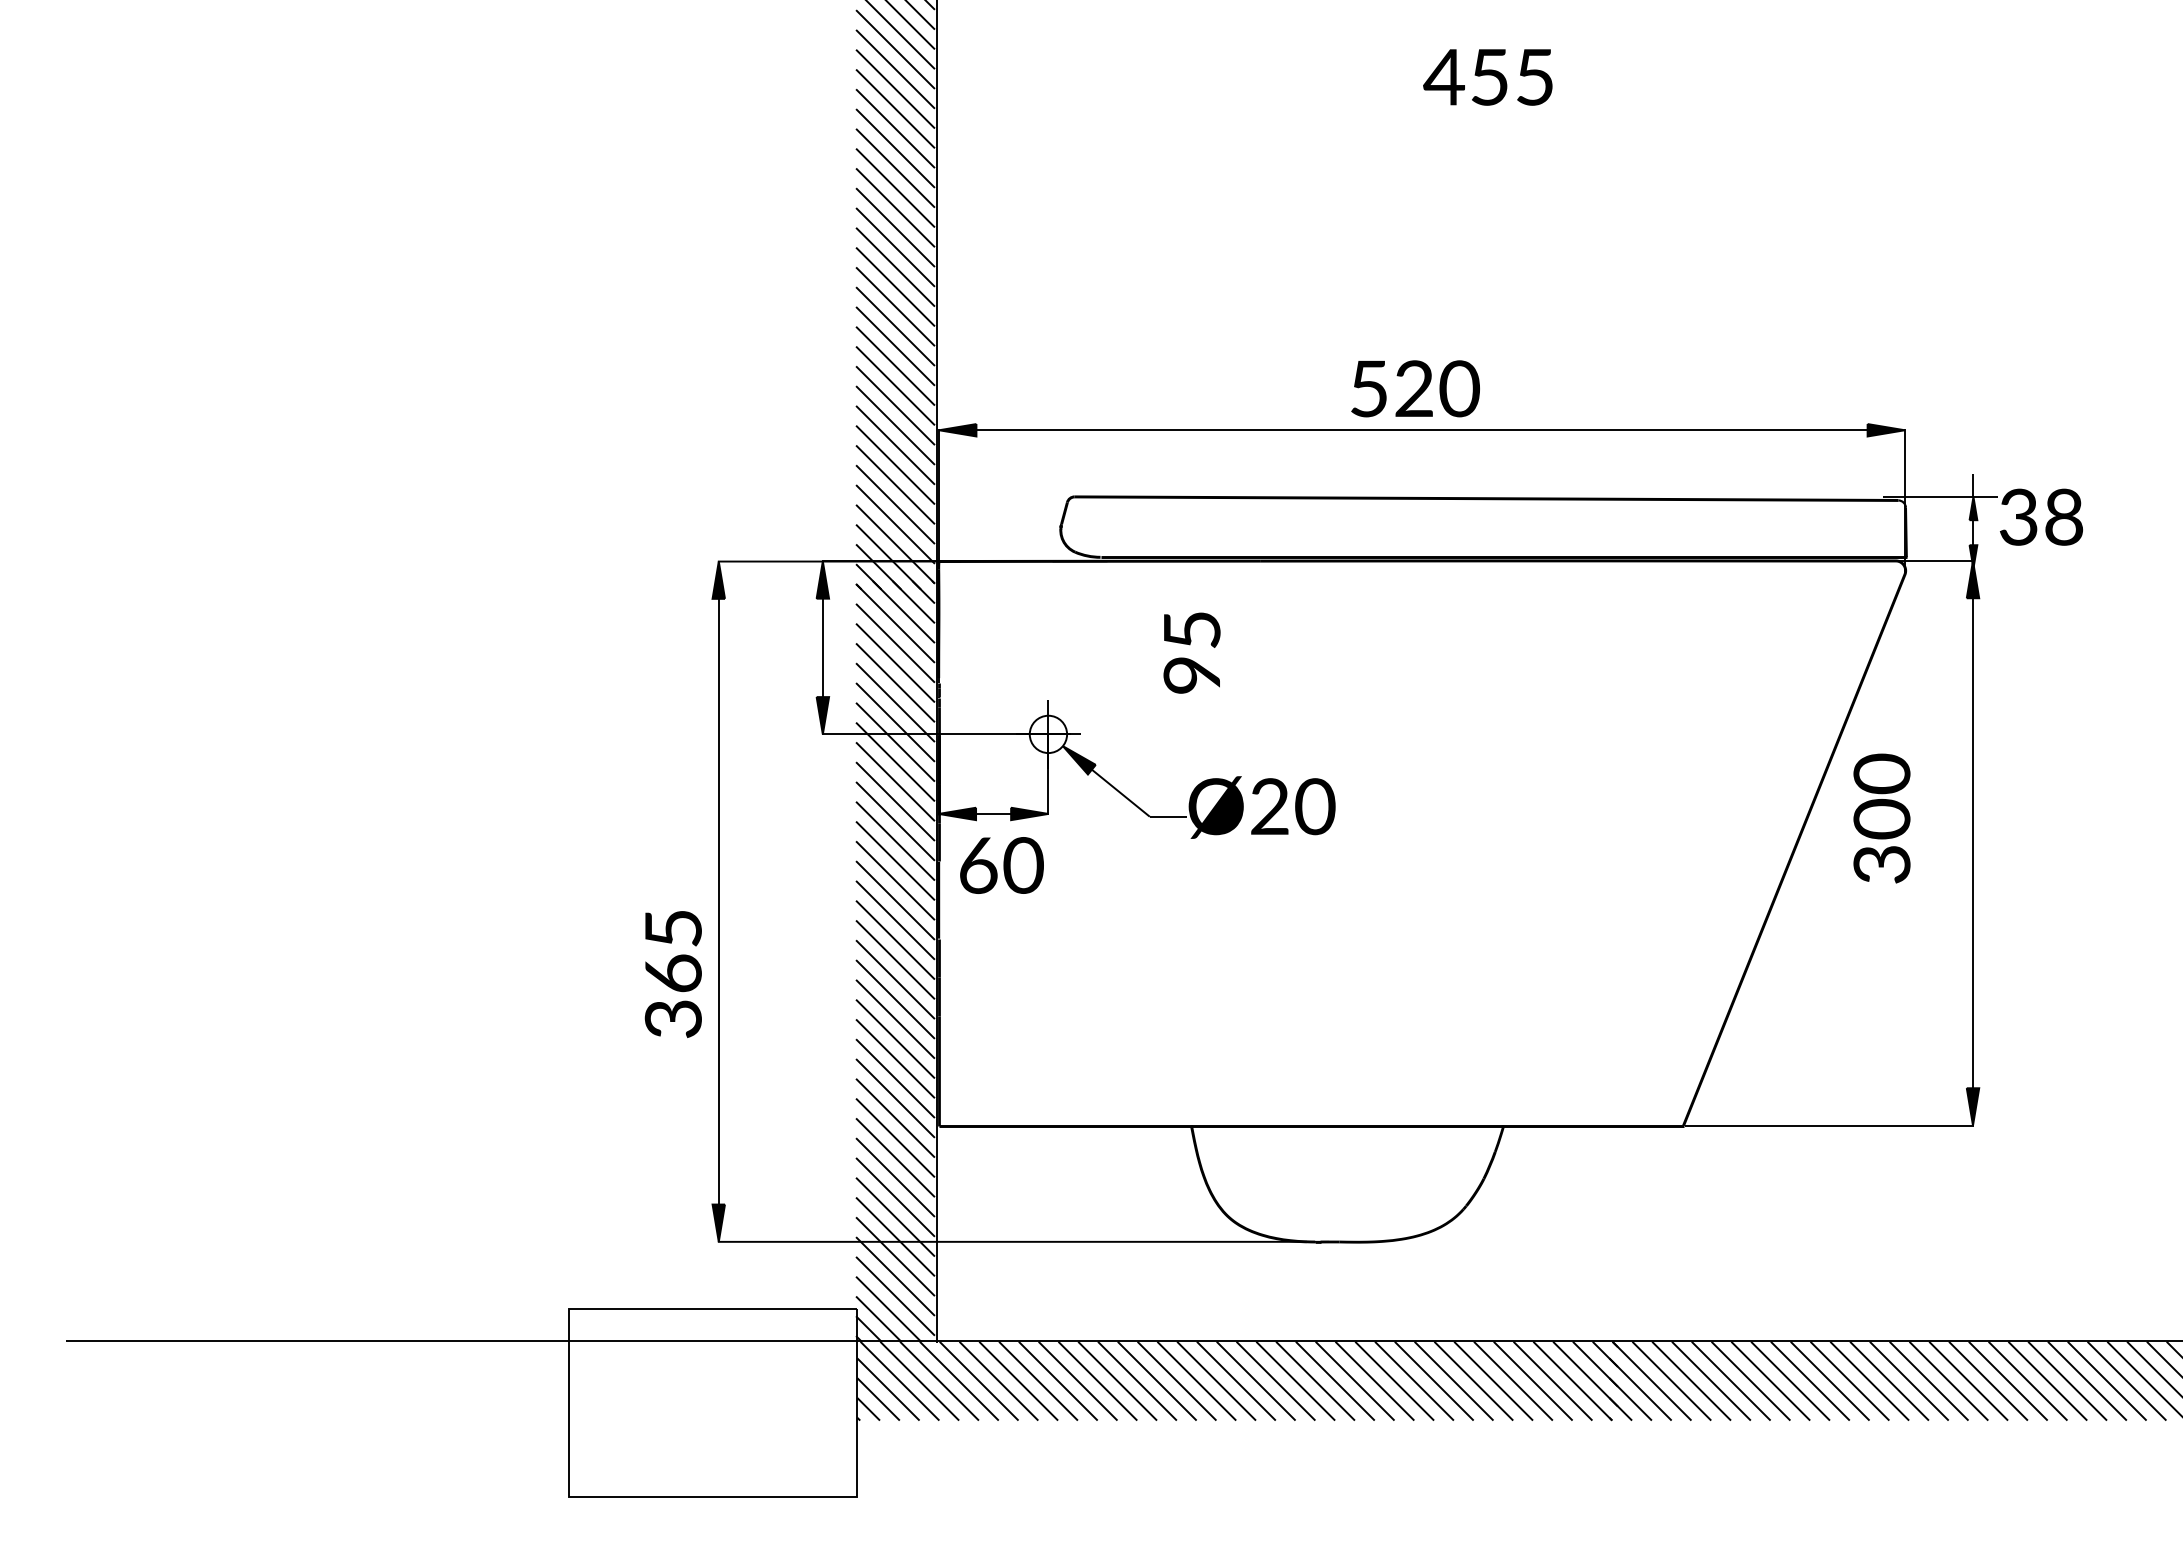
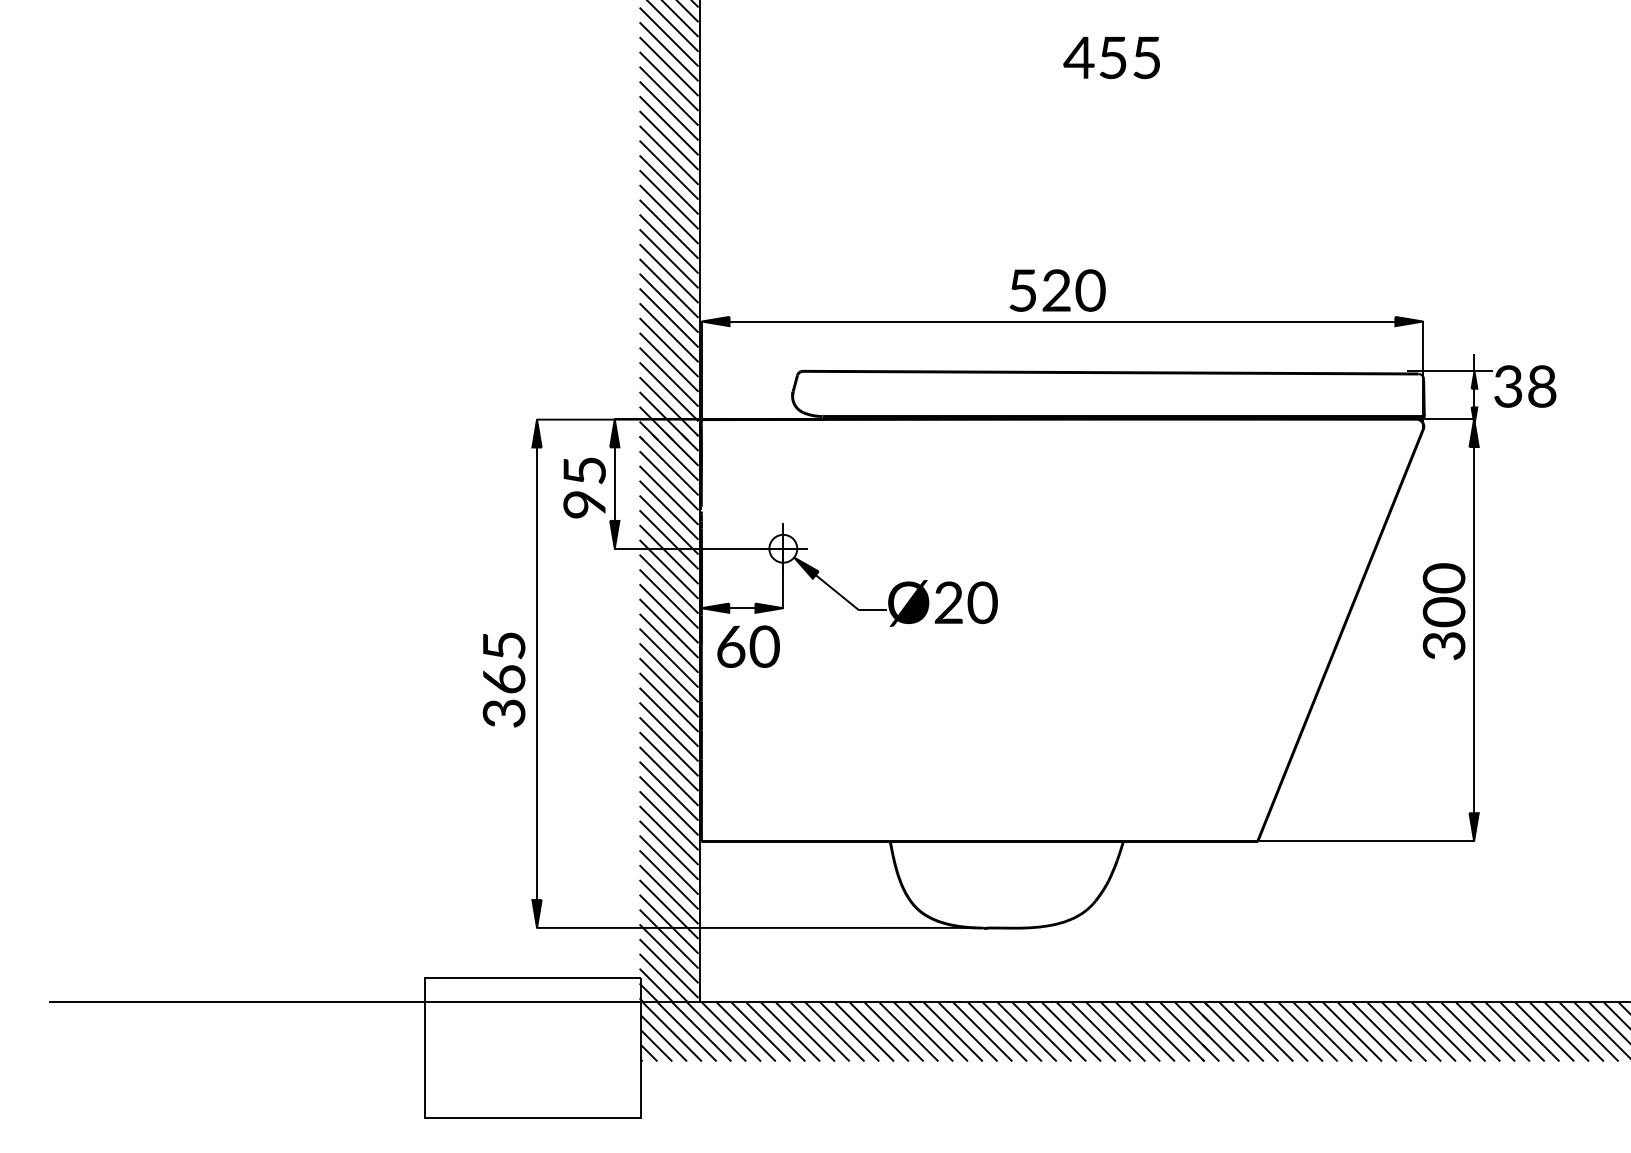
text: (1191, 652) -> (584, 487), moved
text: (1881, 818) -> (1443, 611), moved
text: (672, 973) -> (503, 679), moved

